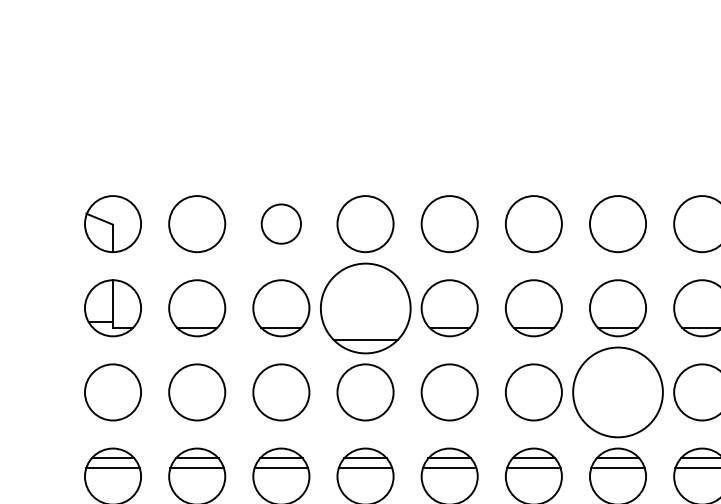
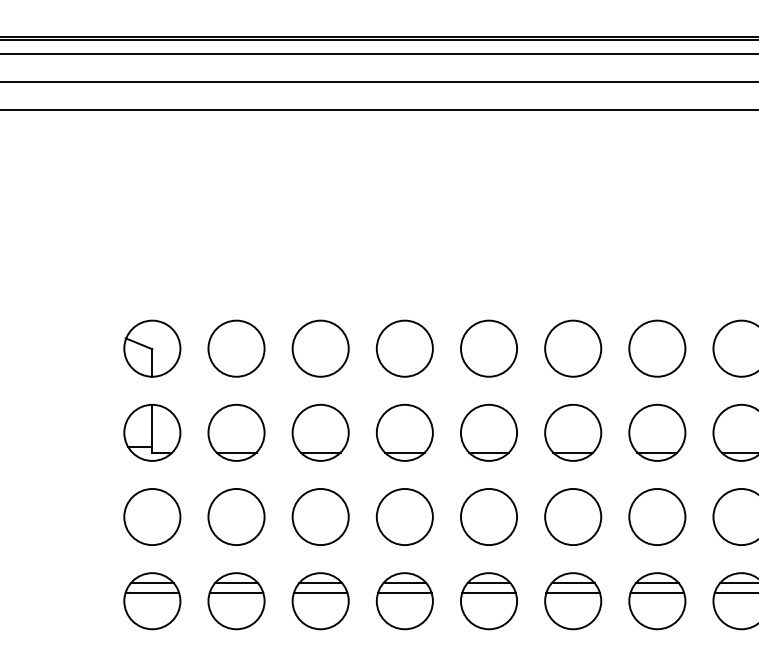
circle: (281, 223) -> (320, 348), size x1.43
part: (365, 307) -> (404, 432), size x0.62
circle: (618, 391) -> (657, 516), size x0.62

